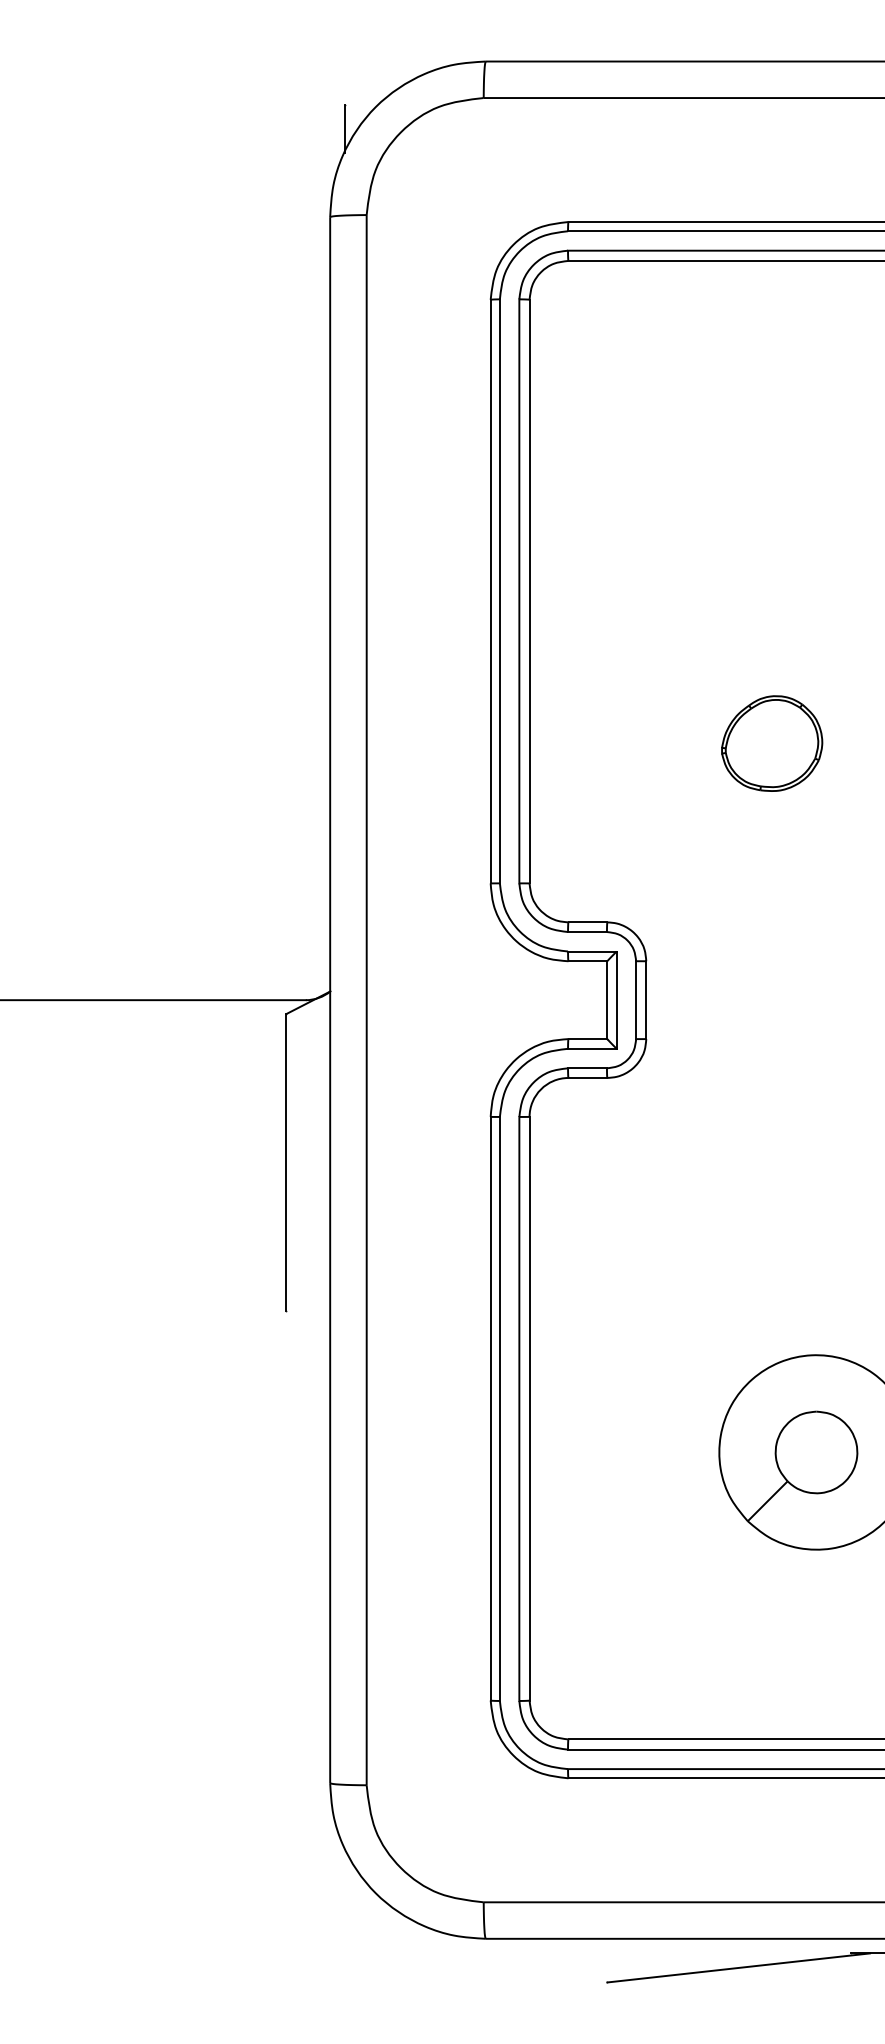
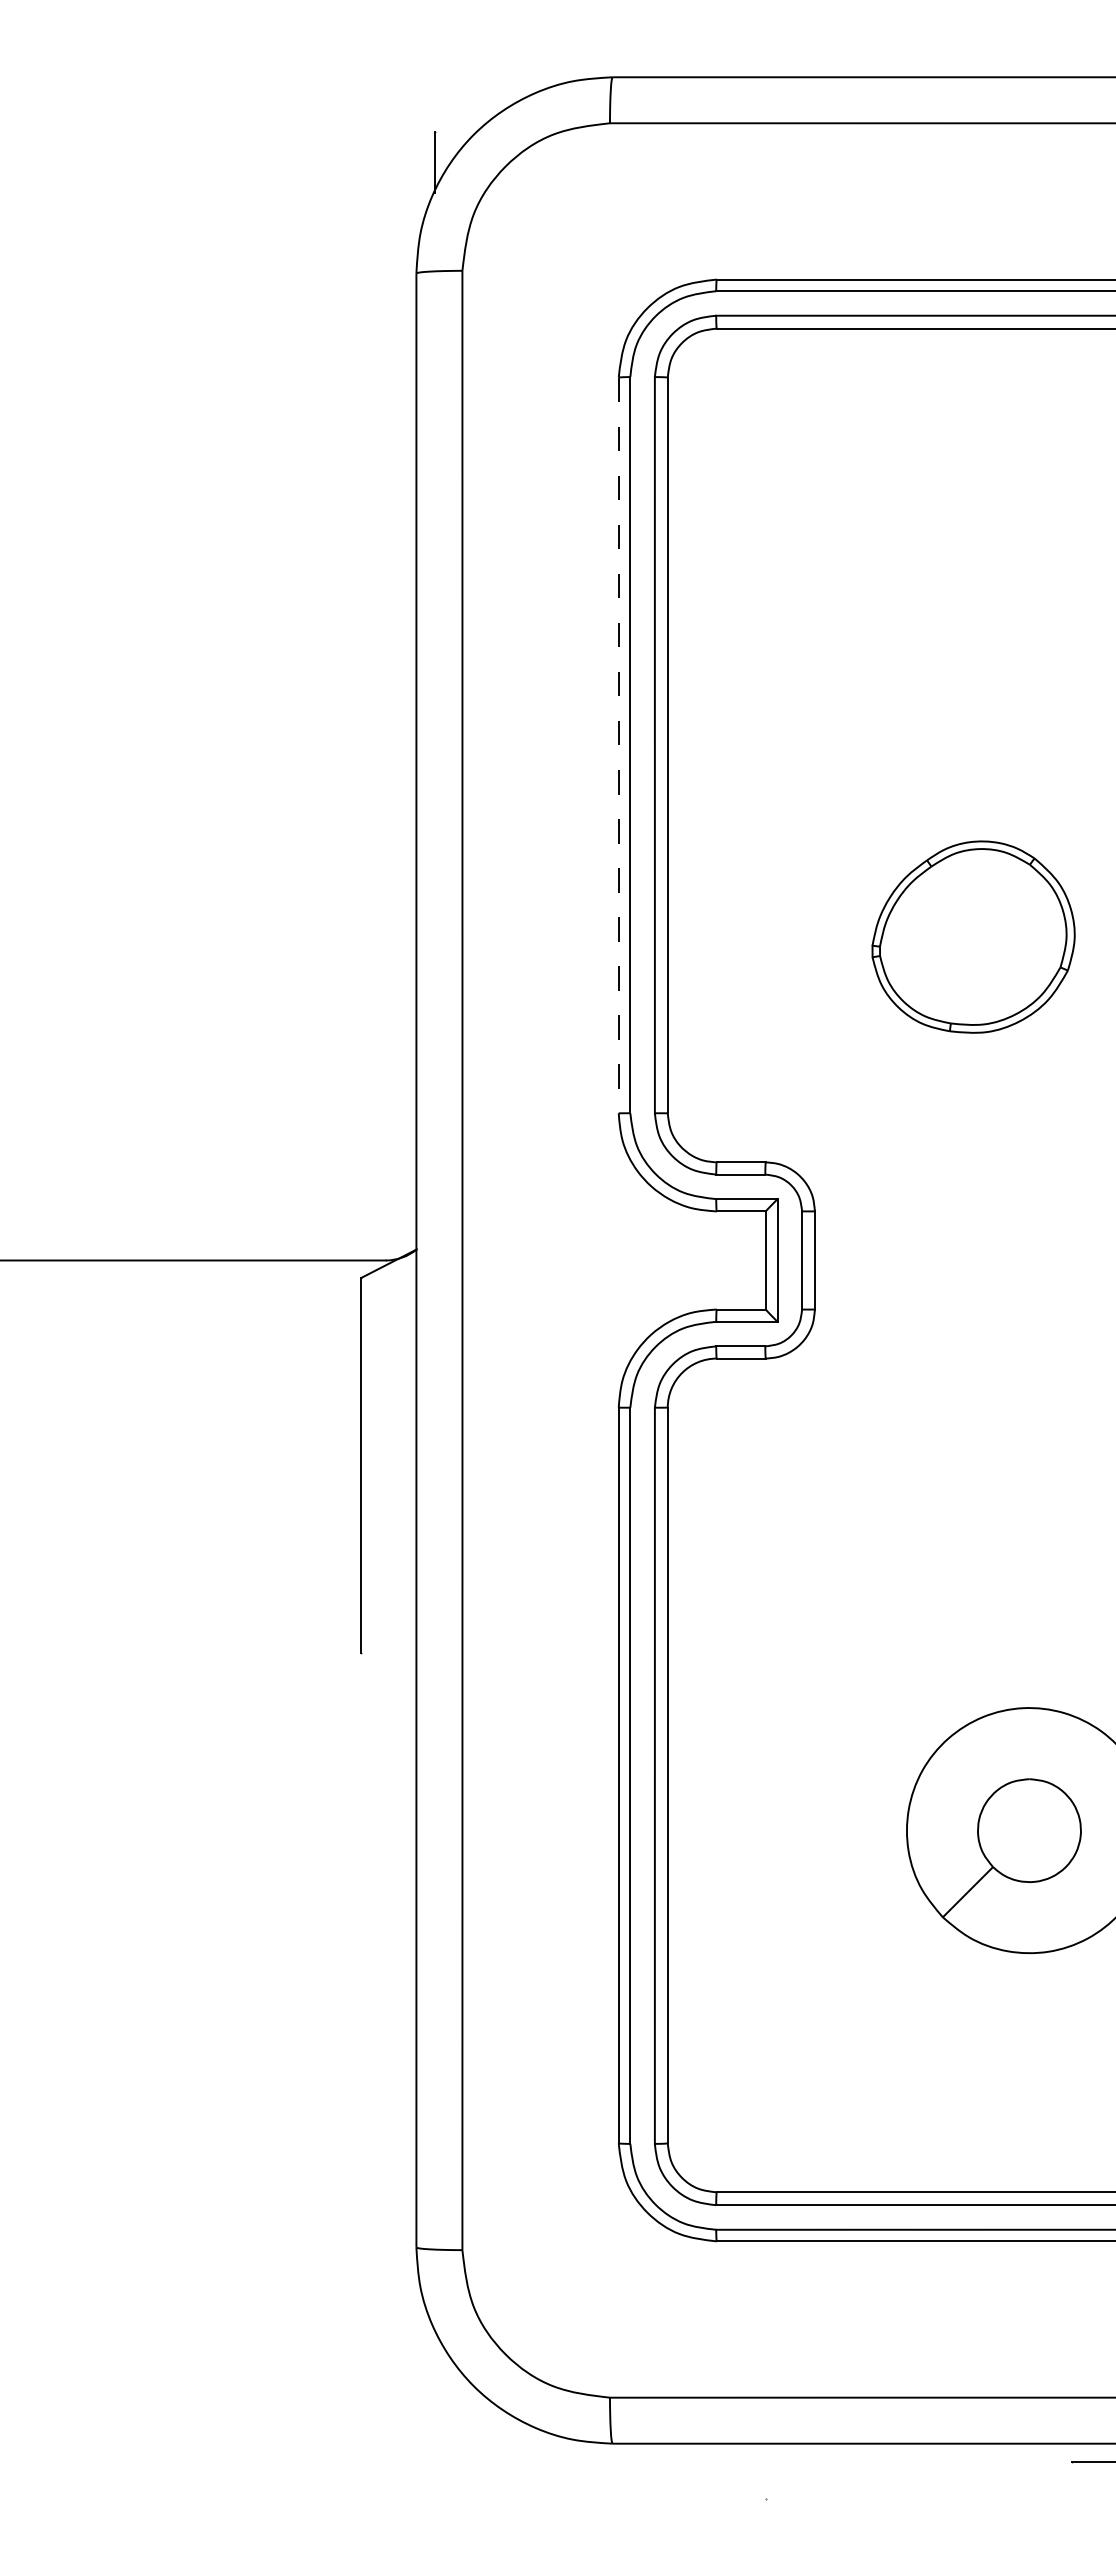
line: (490, 591) -> (618, 745), solid -> dashed
part: (772, 743) -> (973, 936), size x1.6
line: (738, 1968) -> (930, 2480), removed

